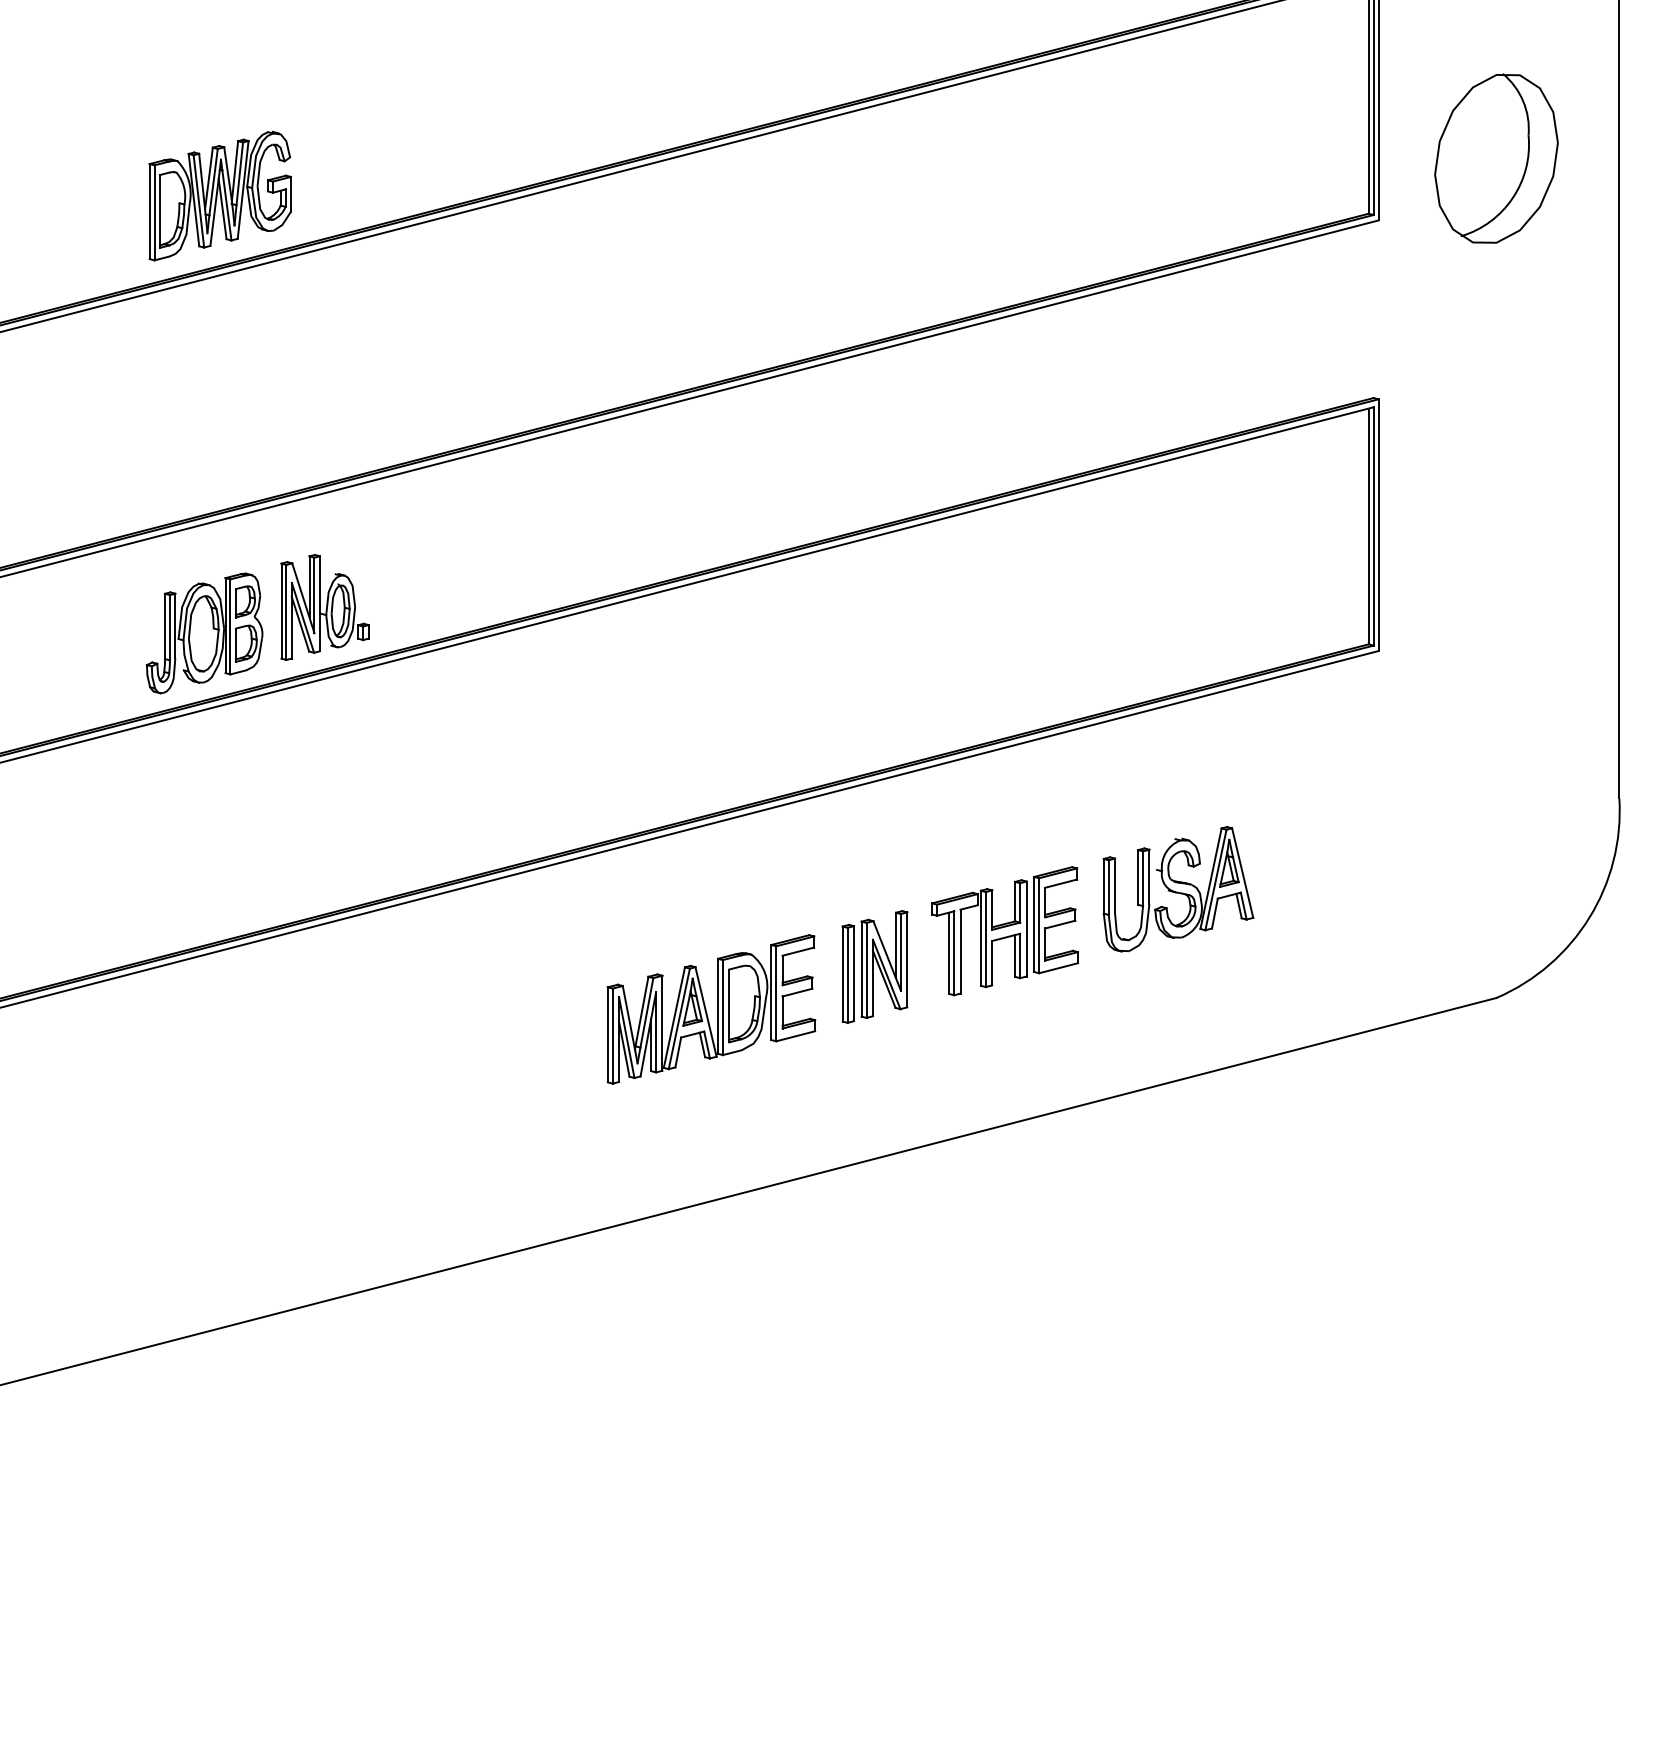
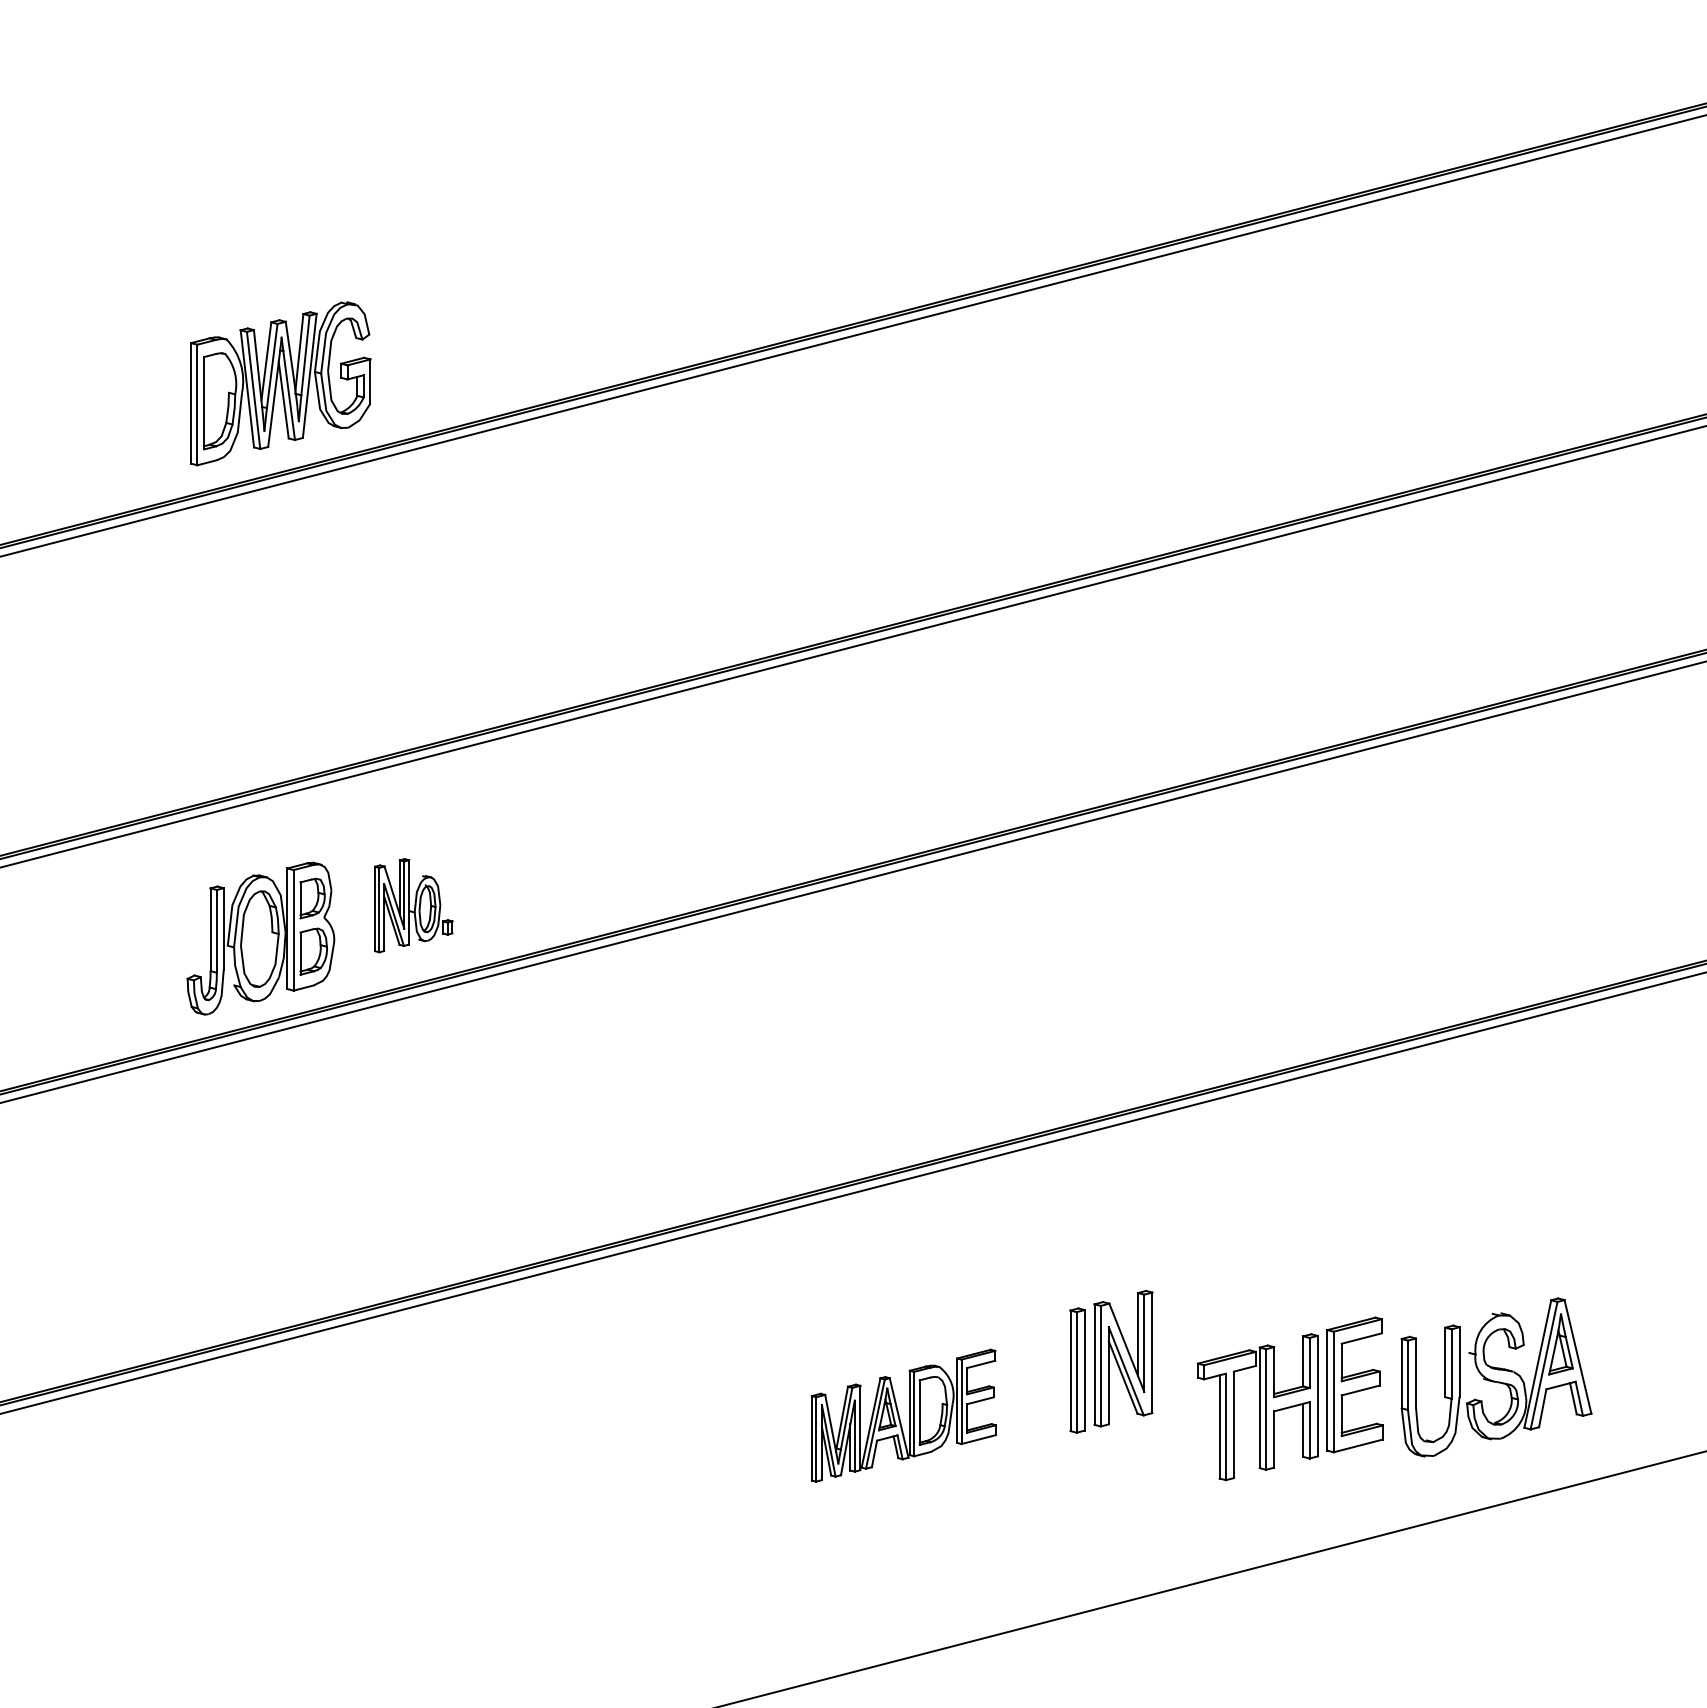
part: (324, 607) -> (412, 905), size x0.7
part: (1178, 889) -> (1496, 1377), moved
part: (1004, 931) -> (1289, 1399), moved
part: (711, 1009) -> (903, 1415), size x0.7

